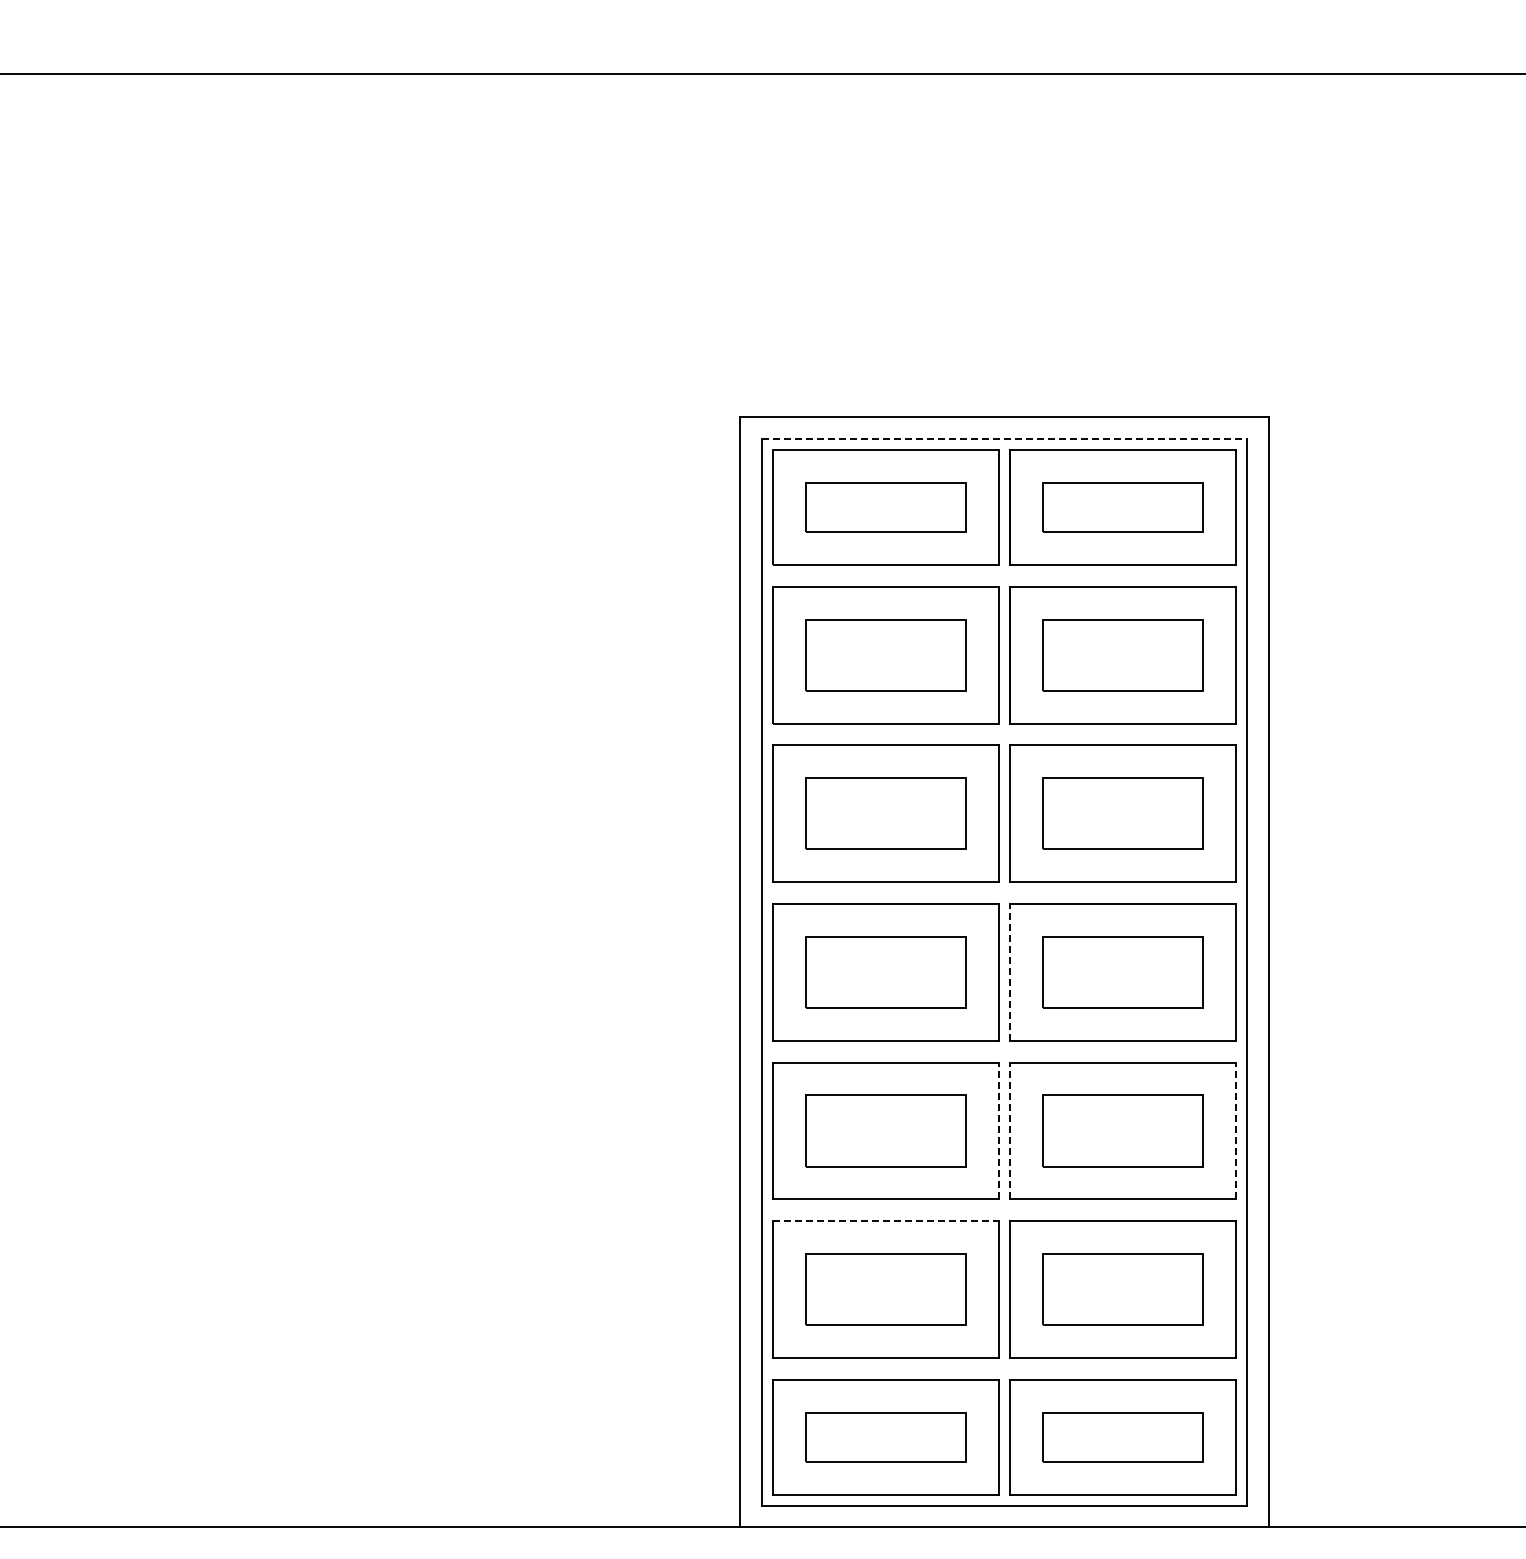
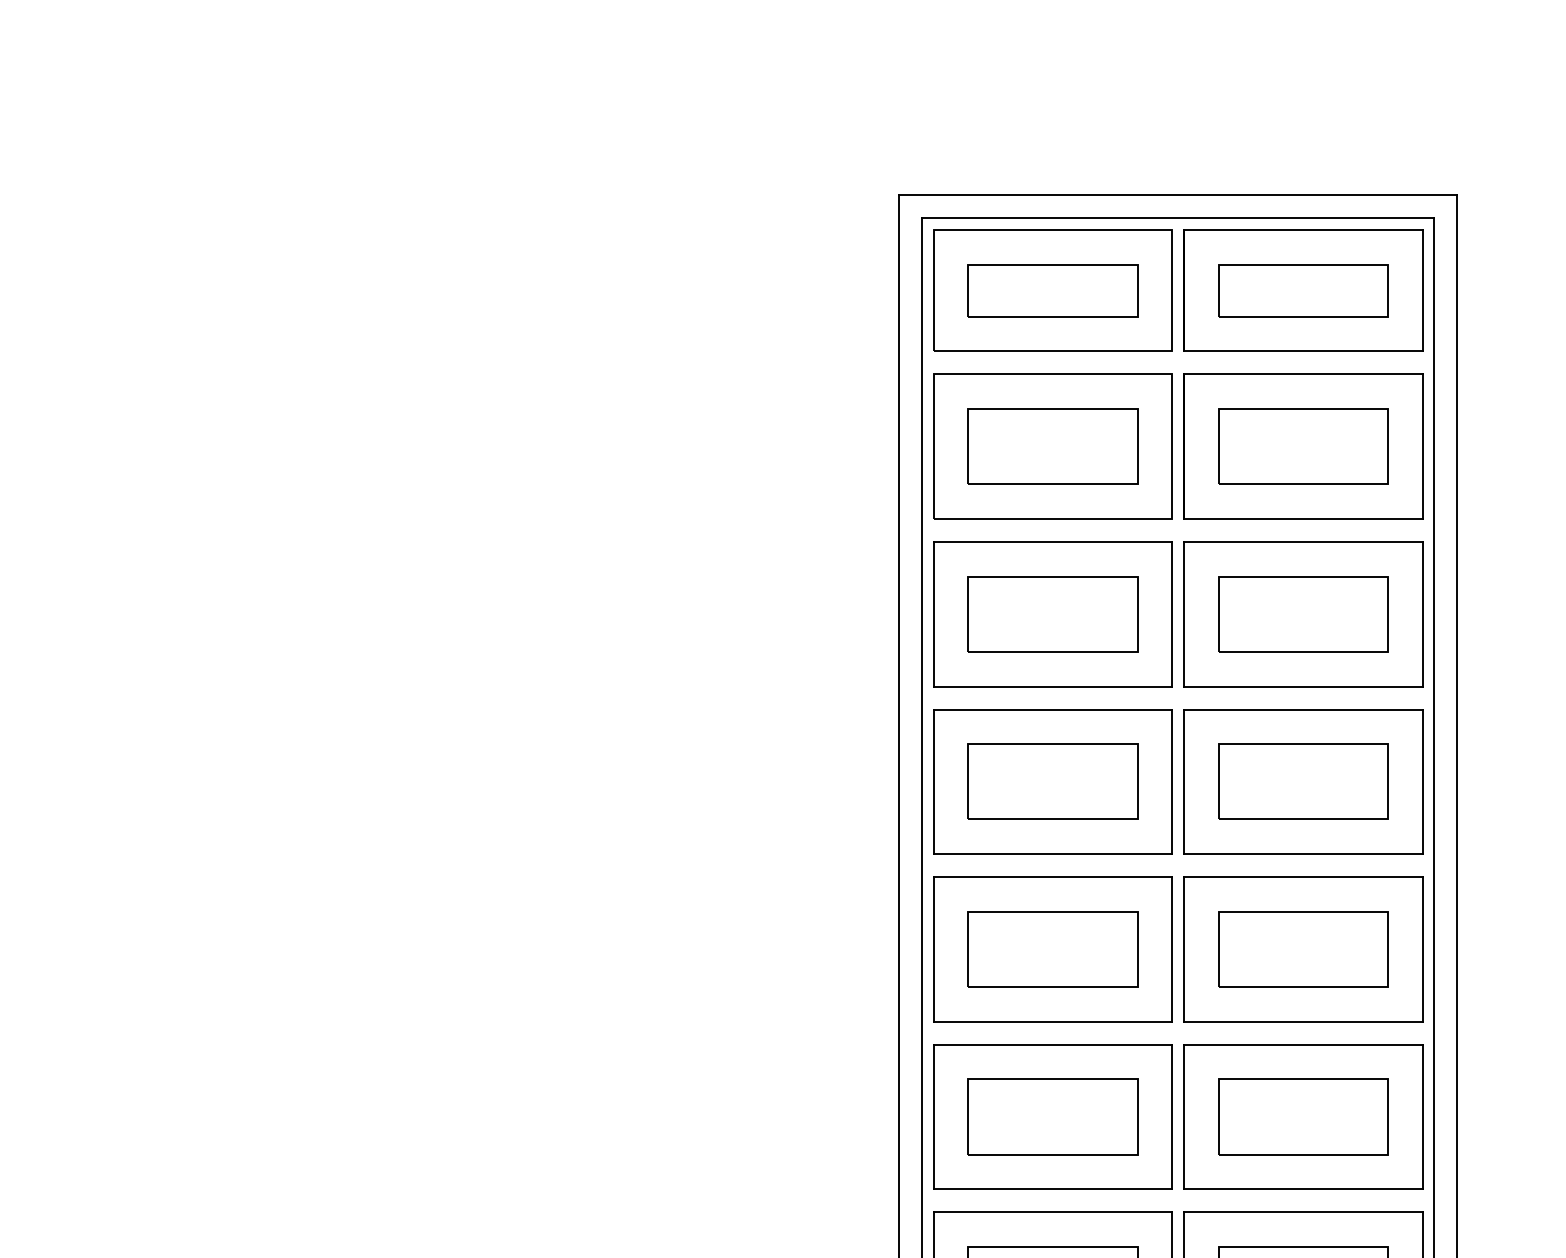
line: (1005, 439) -> (1179, 218), dashed -> solid
line: (1010, 971) -> (1184, 780), dashed -> solid
line: (999, 1130) -> (1172, 948), dashed -> solid
line: (1010, 1130) -> (1184, 948), dashed -> solid
line: (1236, 1130) -> (1423, 948), dashed -> solid
line: (886, 1221) -> (1053, 1045), dashed -> solid

